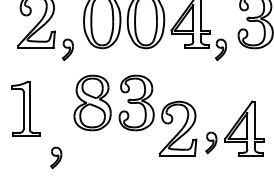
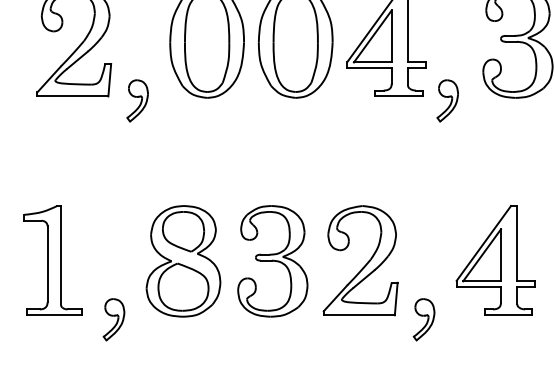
part: (113, 102) -> (225, 260), moved
part: (25, 108) -> (51, 260), moved
part: (211, 142) -> (424, 319), moved

